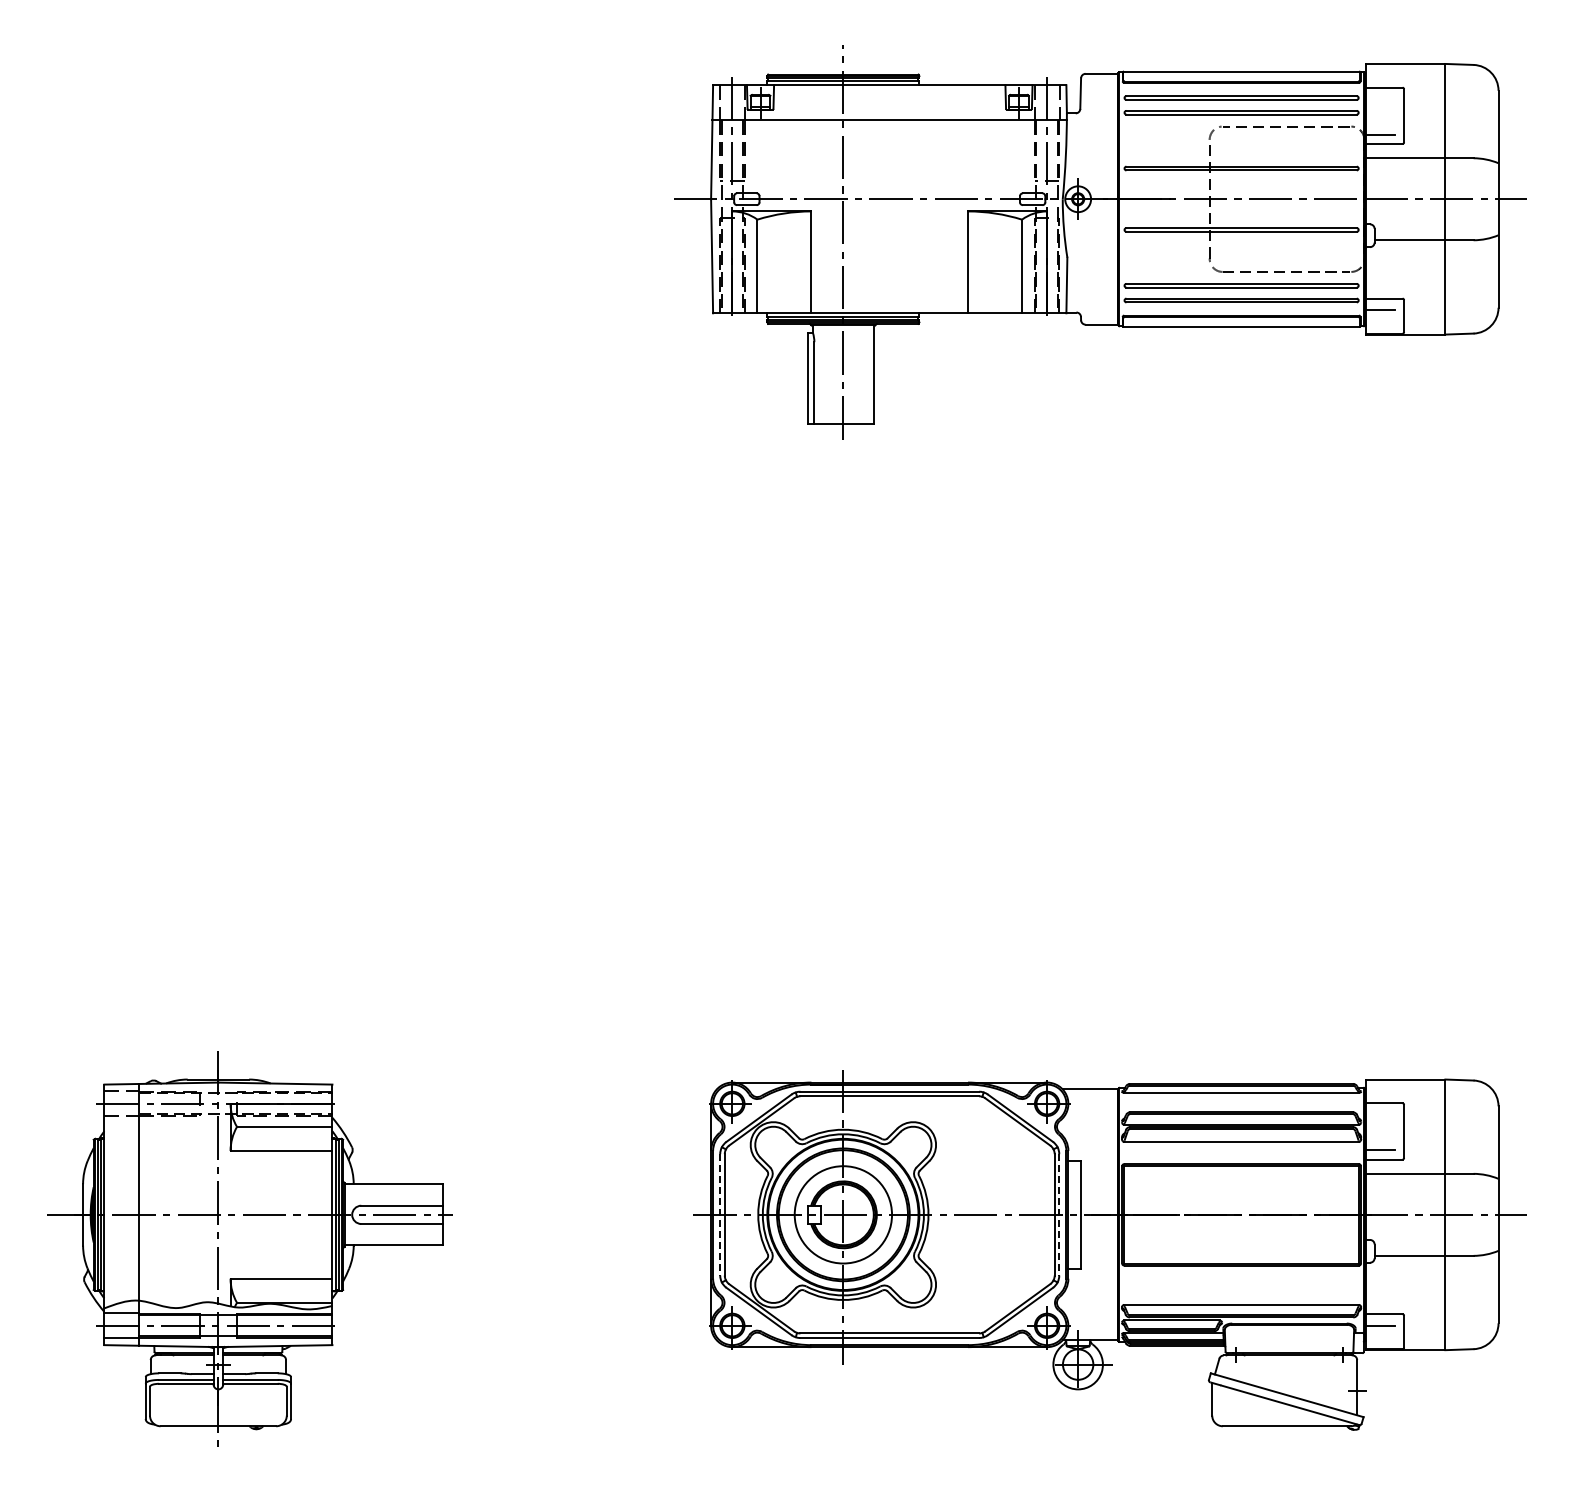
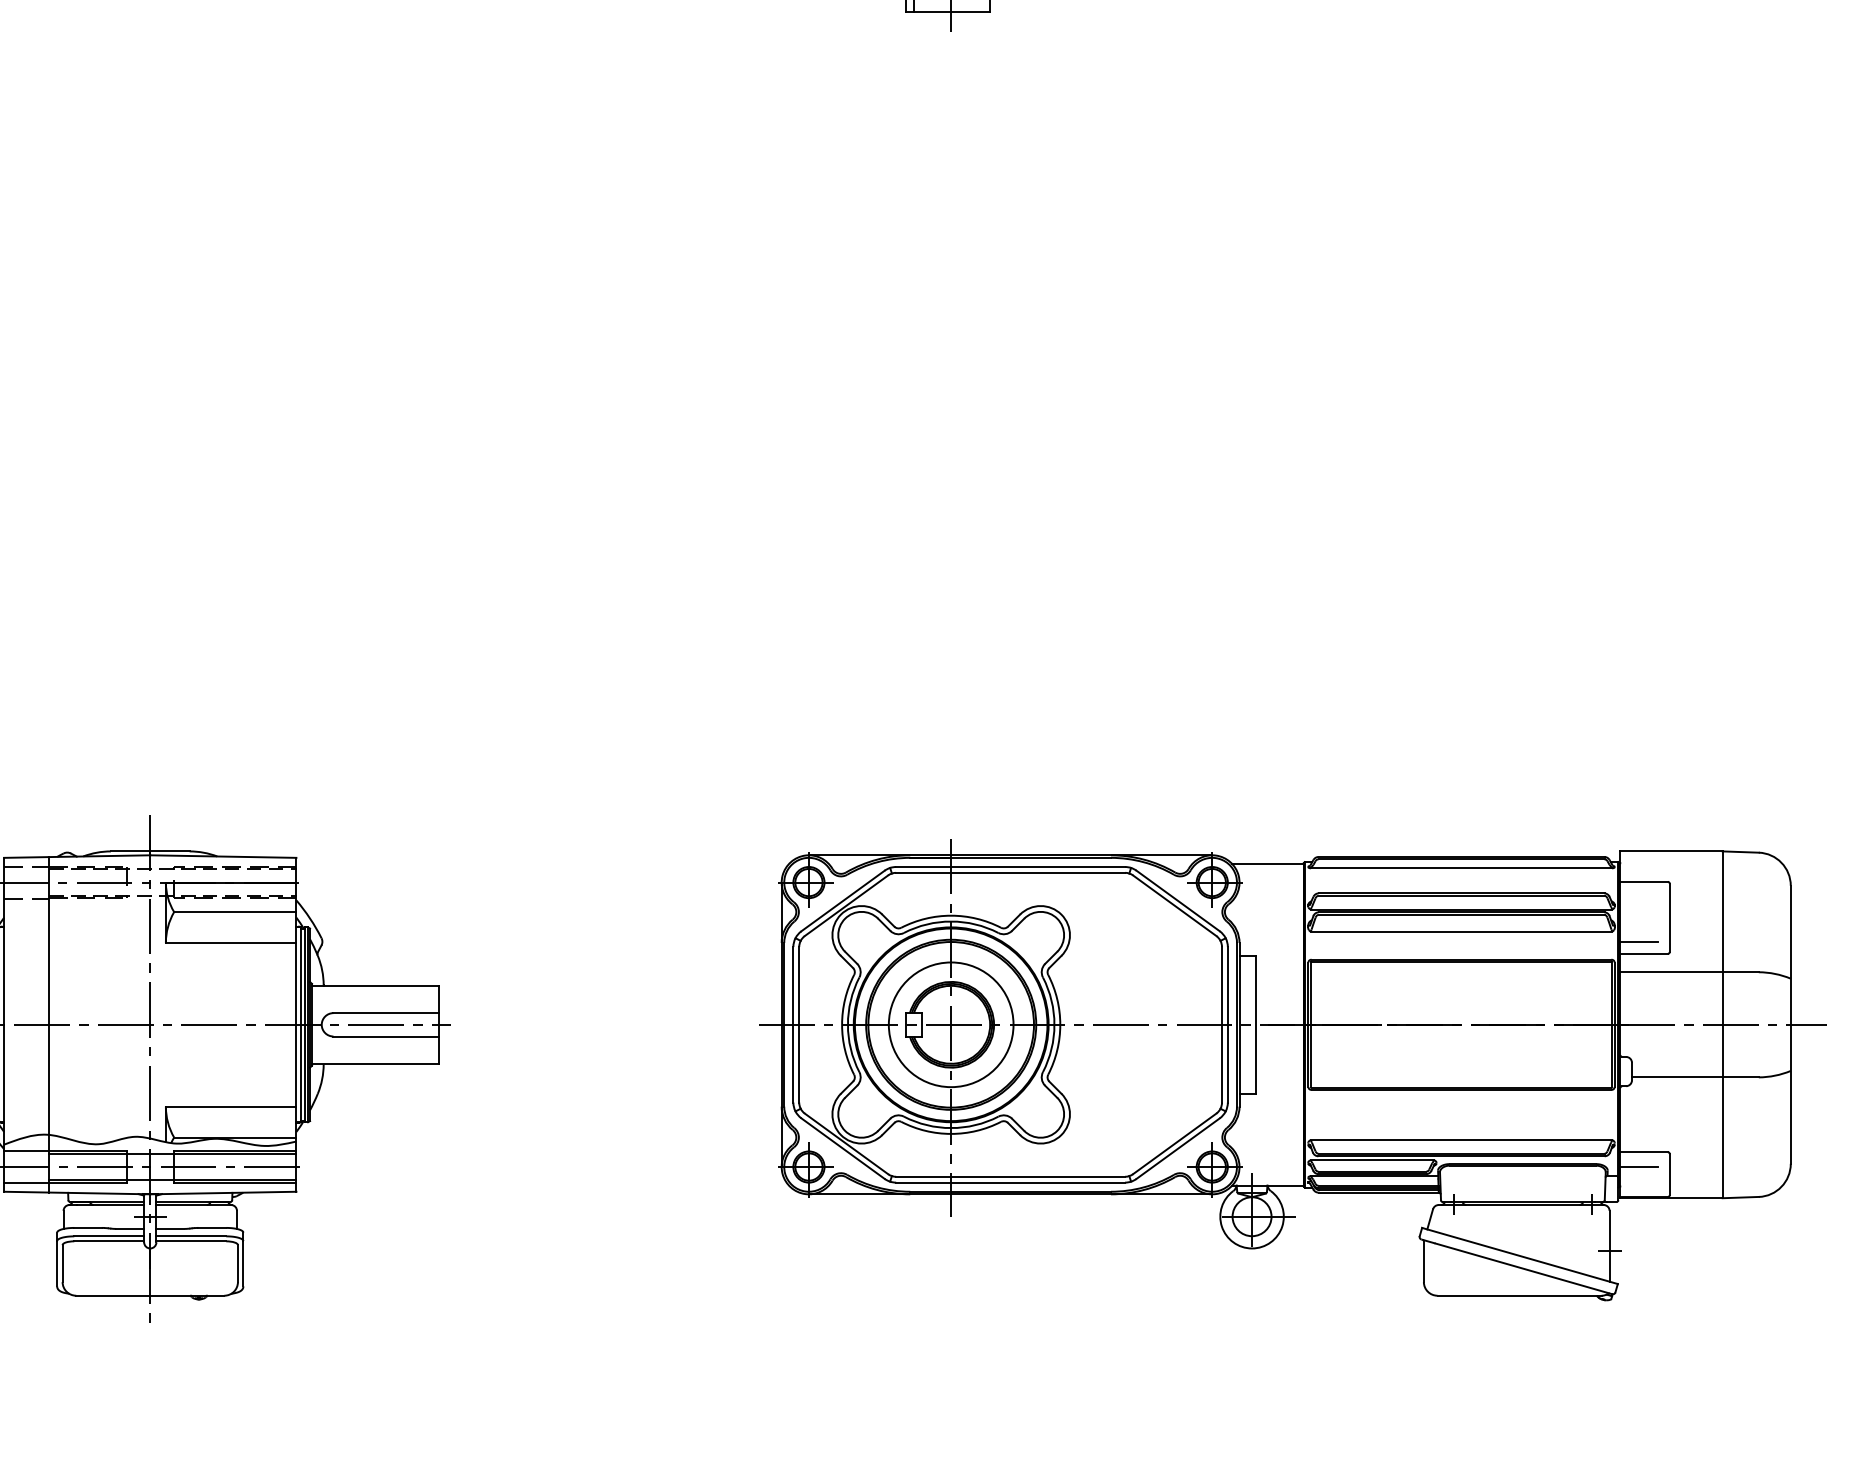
line: (720, 1214) -> (793, 1024), dashed -> solid
line: (1059, 1214) -> (1228, 1024), dashed -> solid

